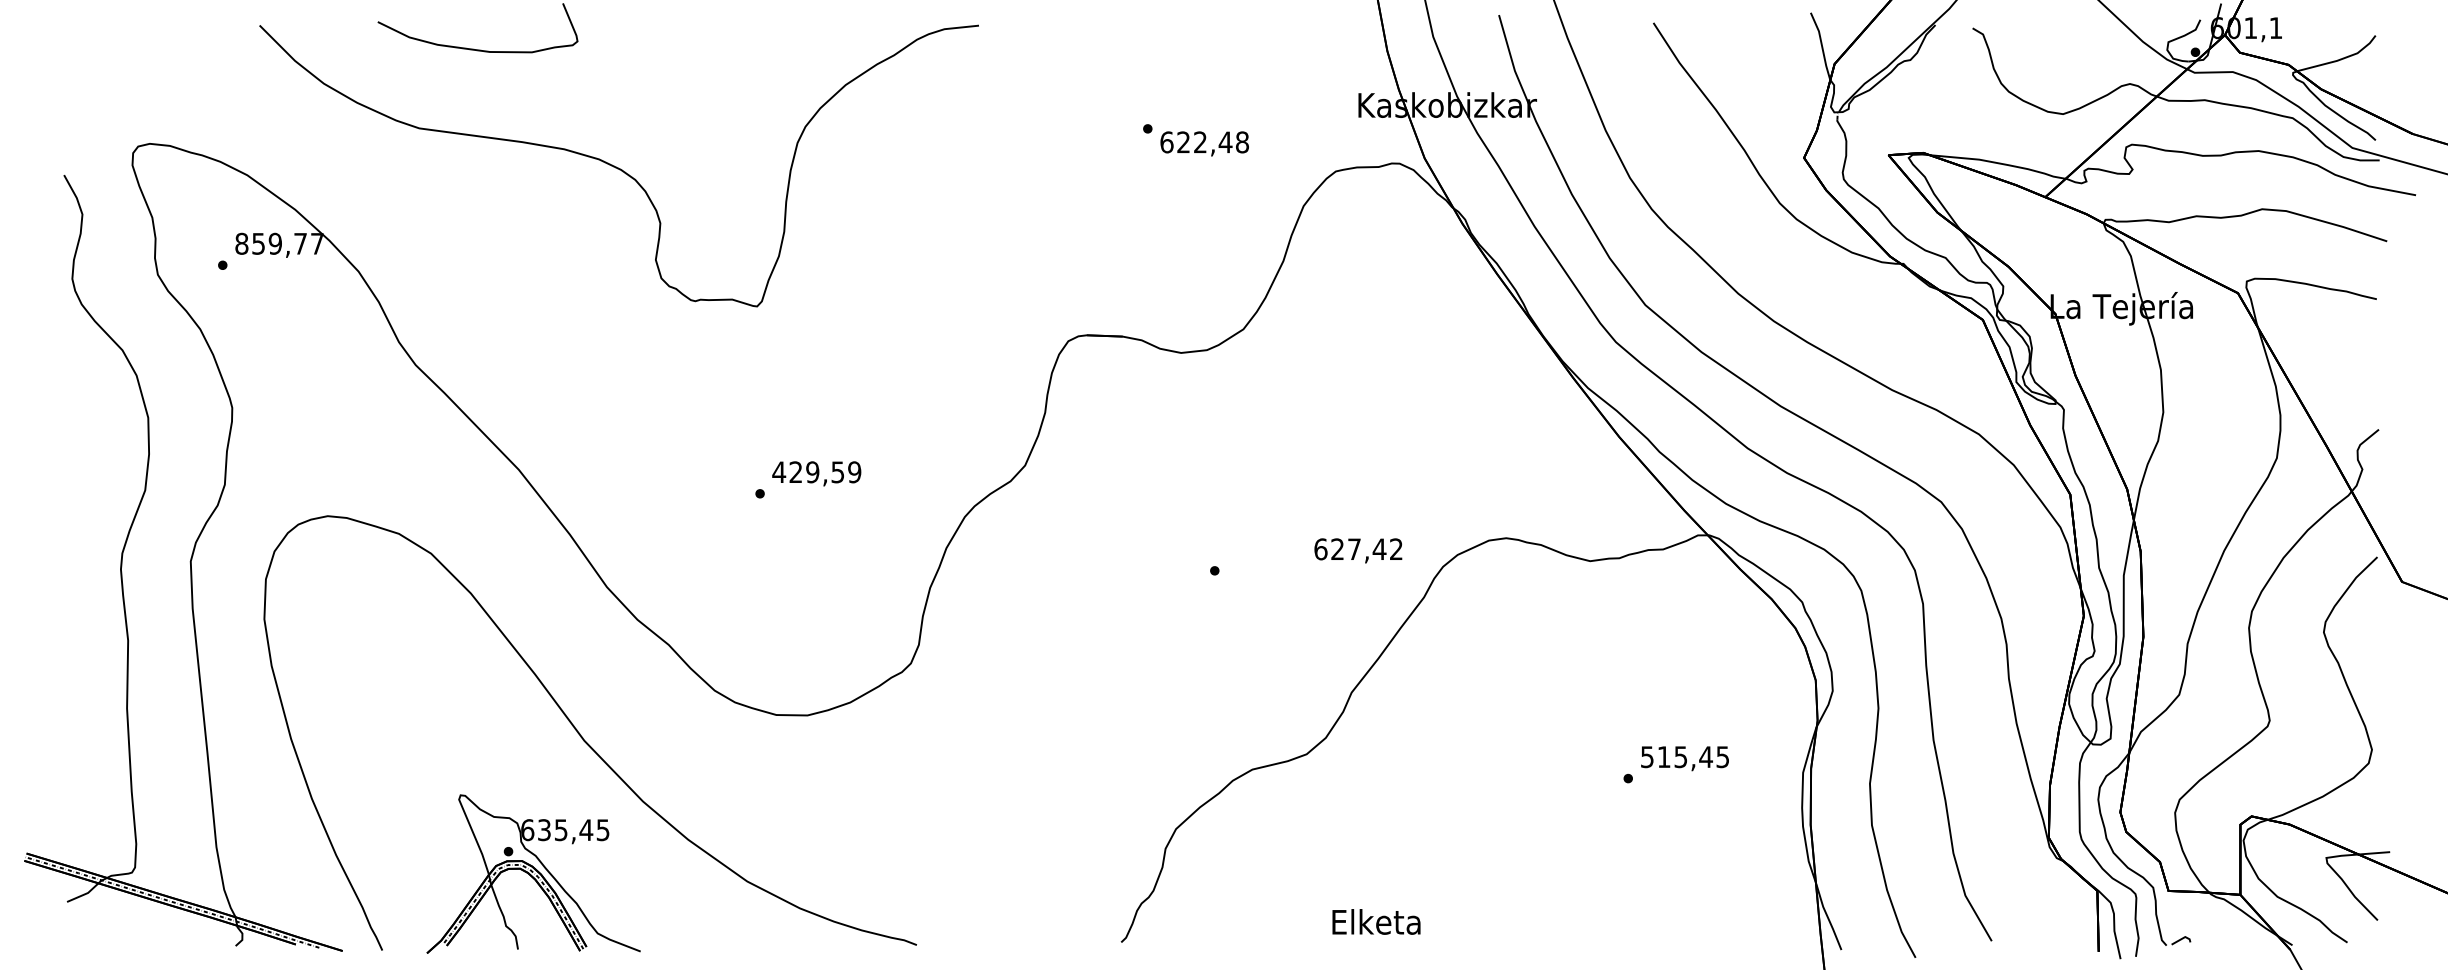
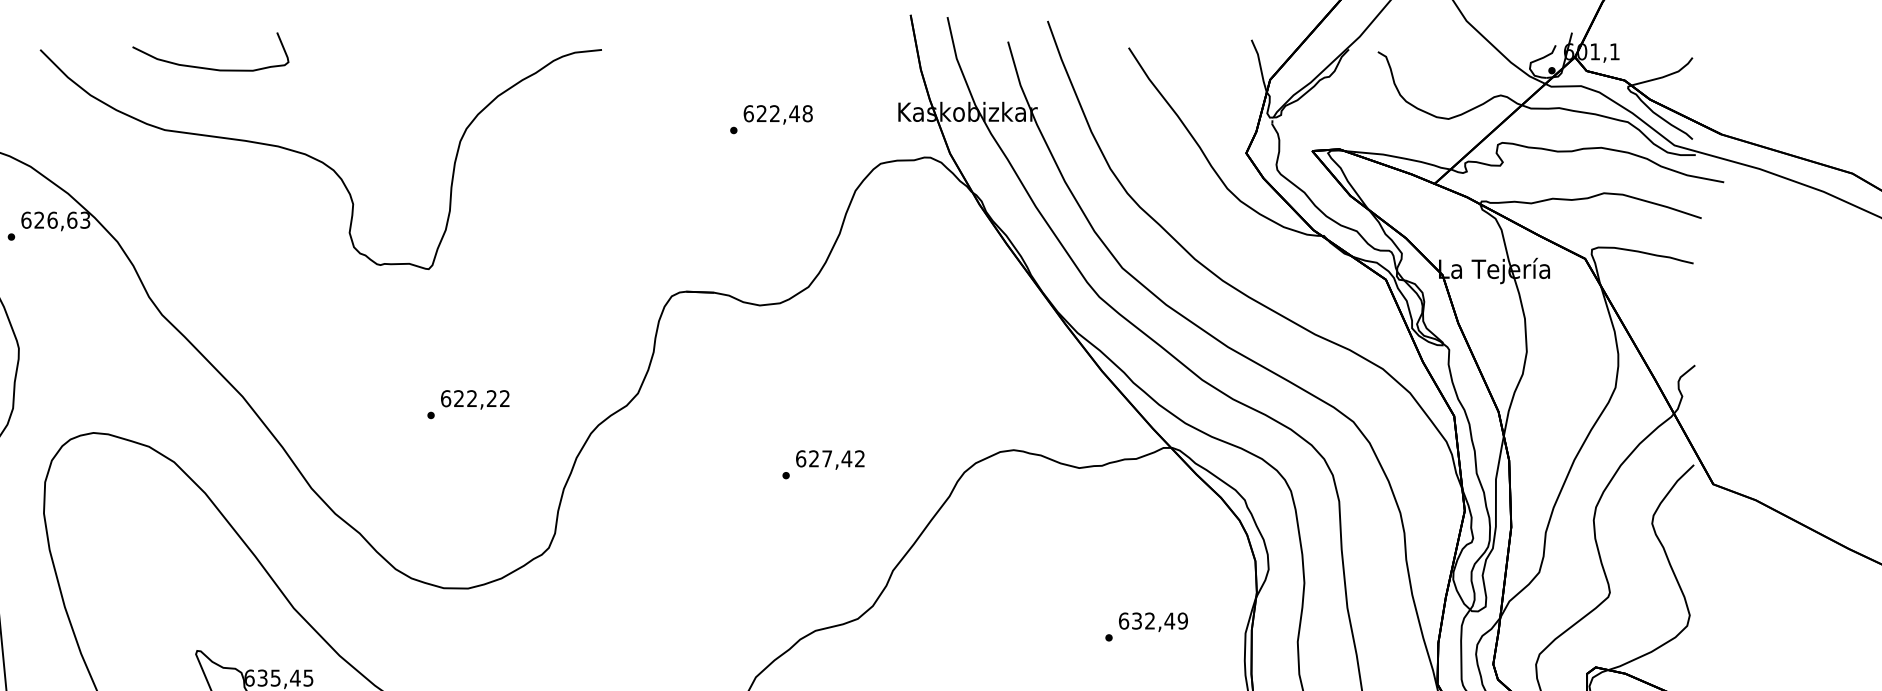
text: (1204, 143) -> (778, 114), moved
text: (279, 243) -> (55, 220), 859,77 -> 626,63
text: (816, 472) -> (475, 398), 429,59 -> 622,22
text: (1358, 550) -> (830, 459), moved
text: (1685, 757) -> (1153, 621), 515,45 -> 632,49

